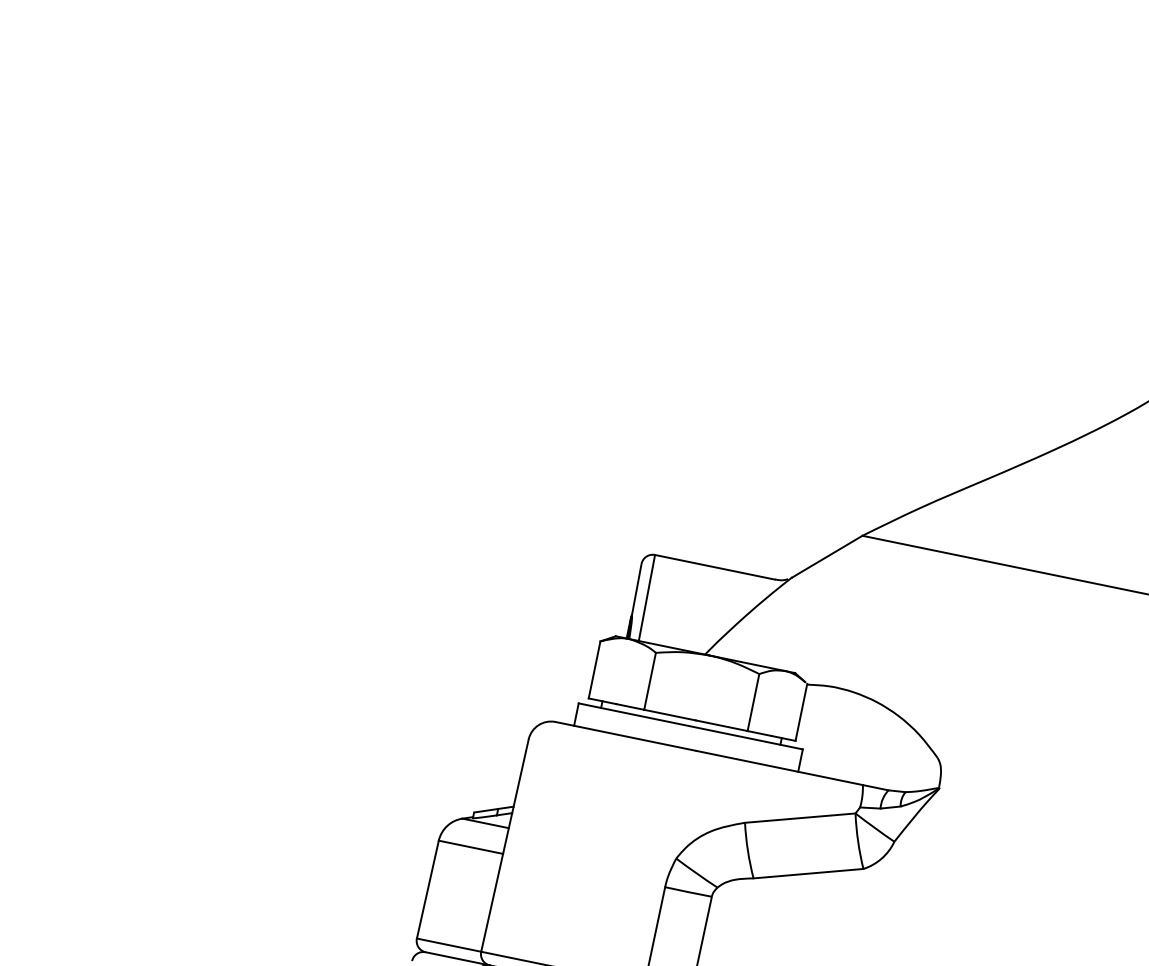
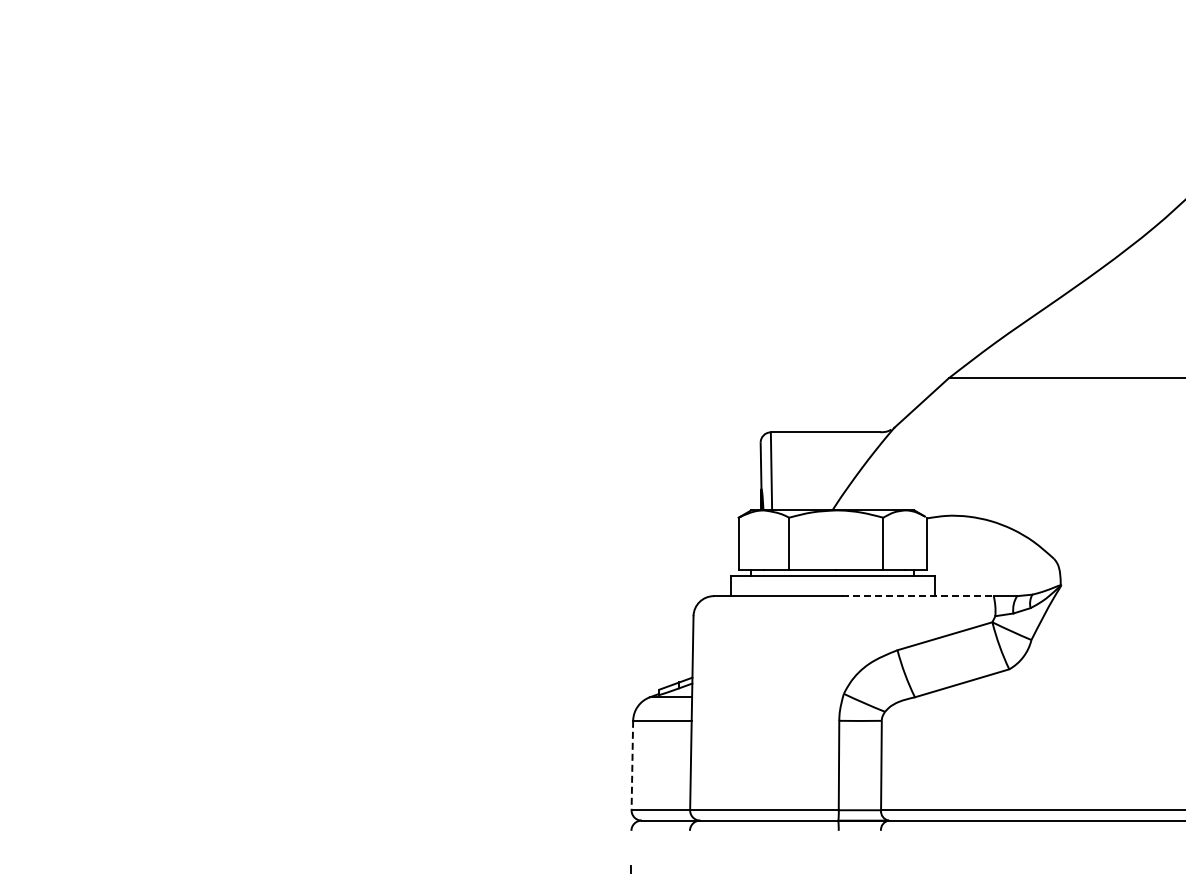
line: (779, 768) -> (917, 596), solid -> dashed
line: (428, 889) -> (632, 765), solid -> dashed

